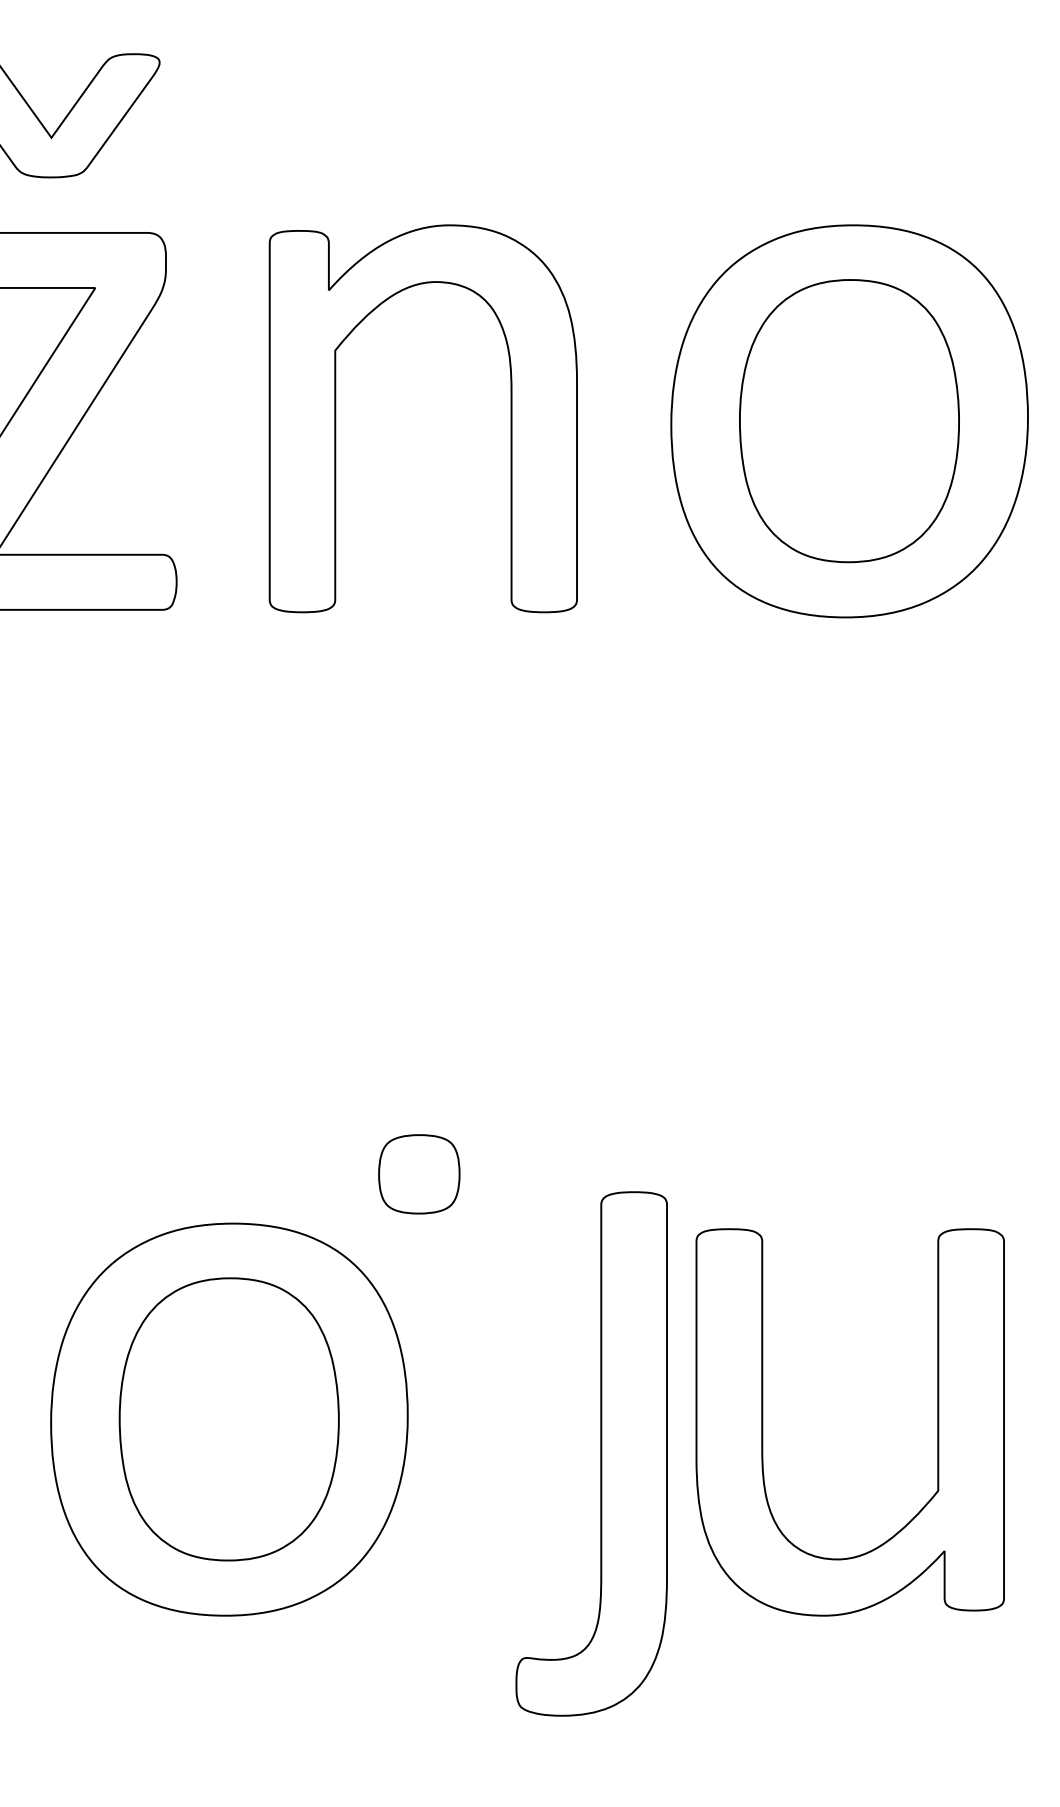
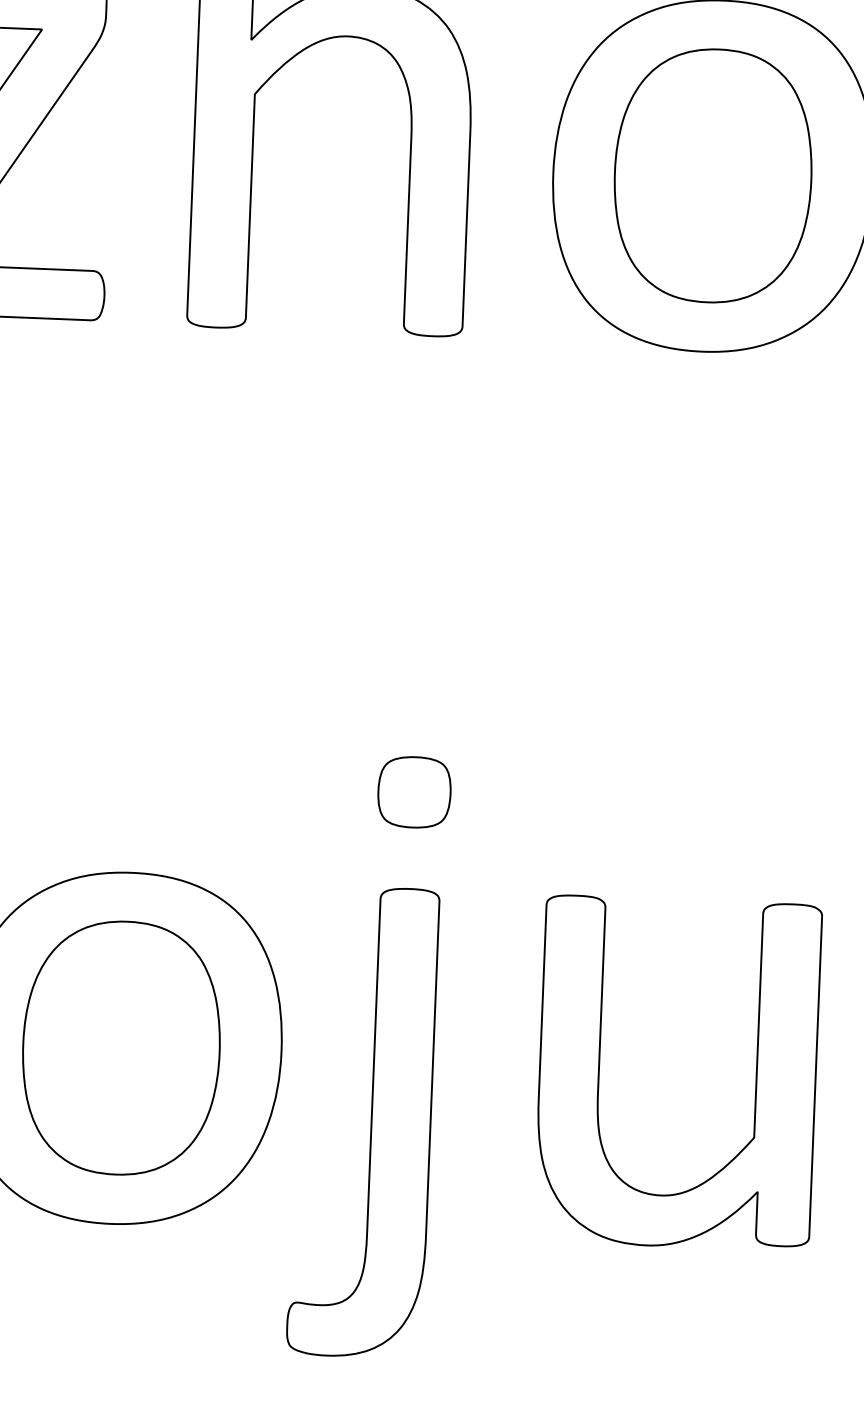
part: (419, 1174) -> (414, 792), moved
part: (600, 1453) -> (370, 1121), moved

